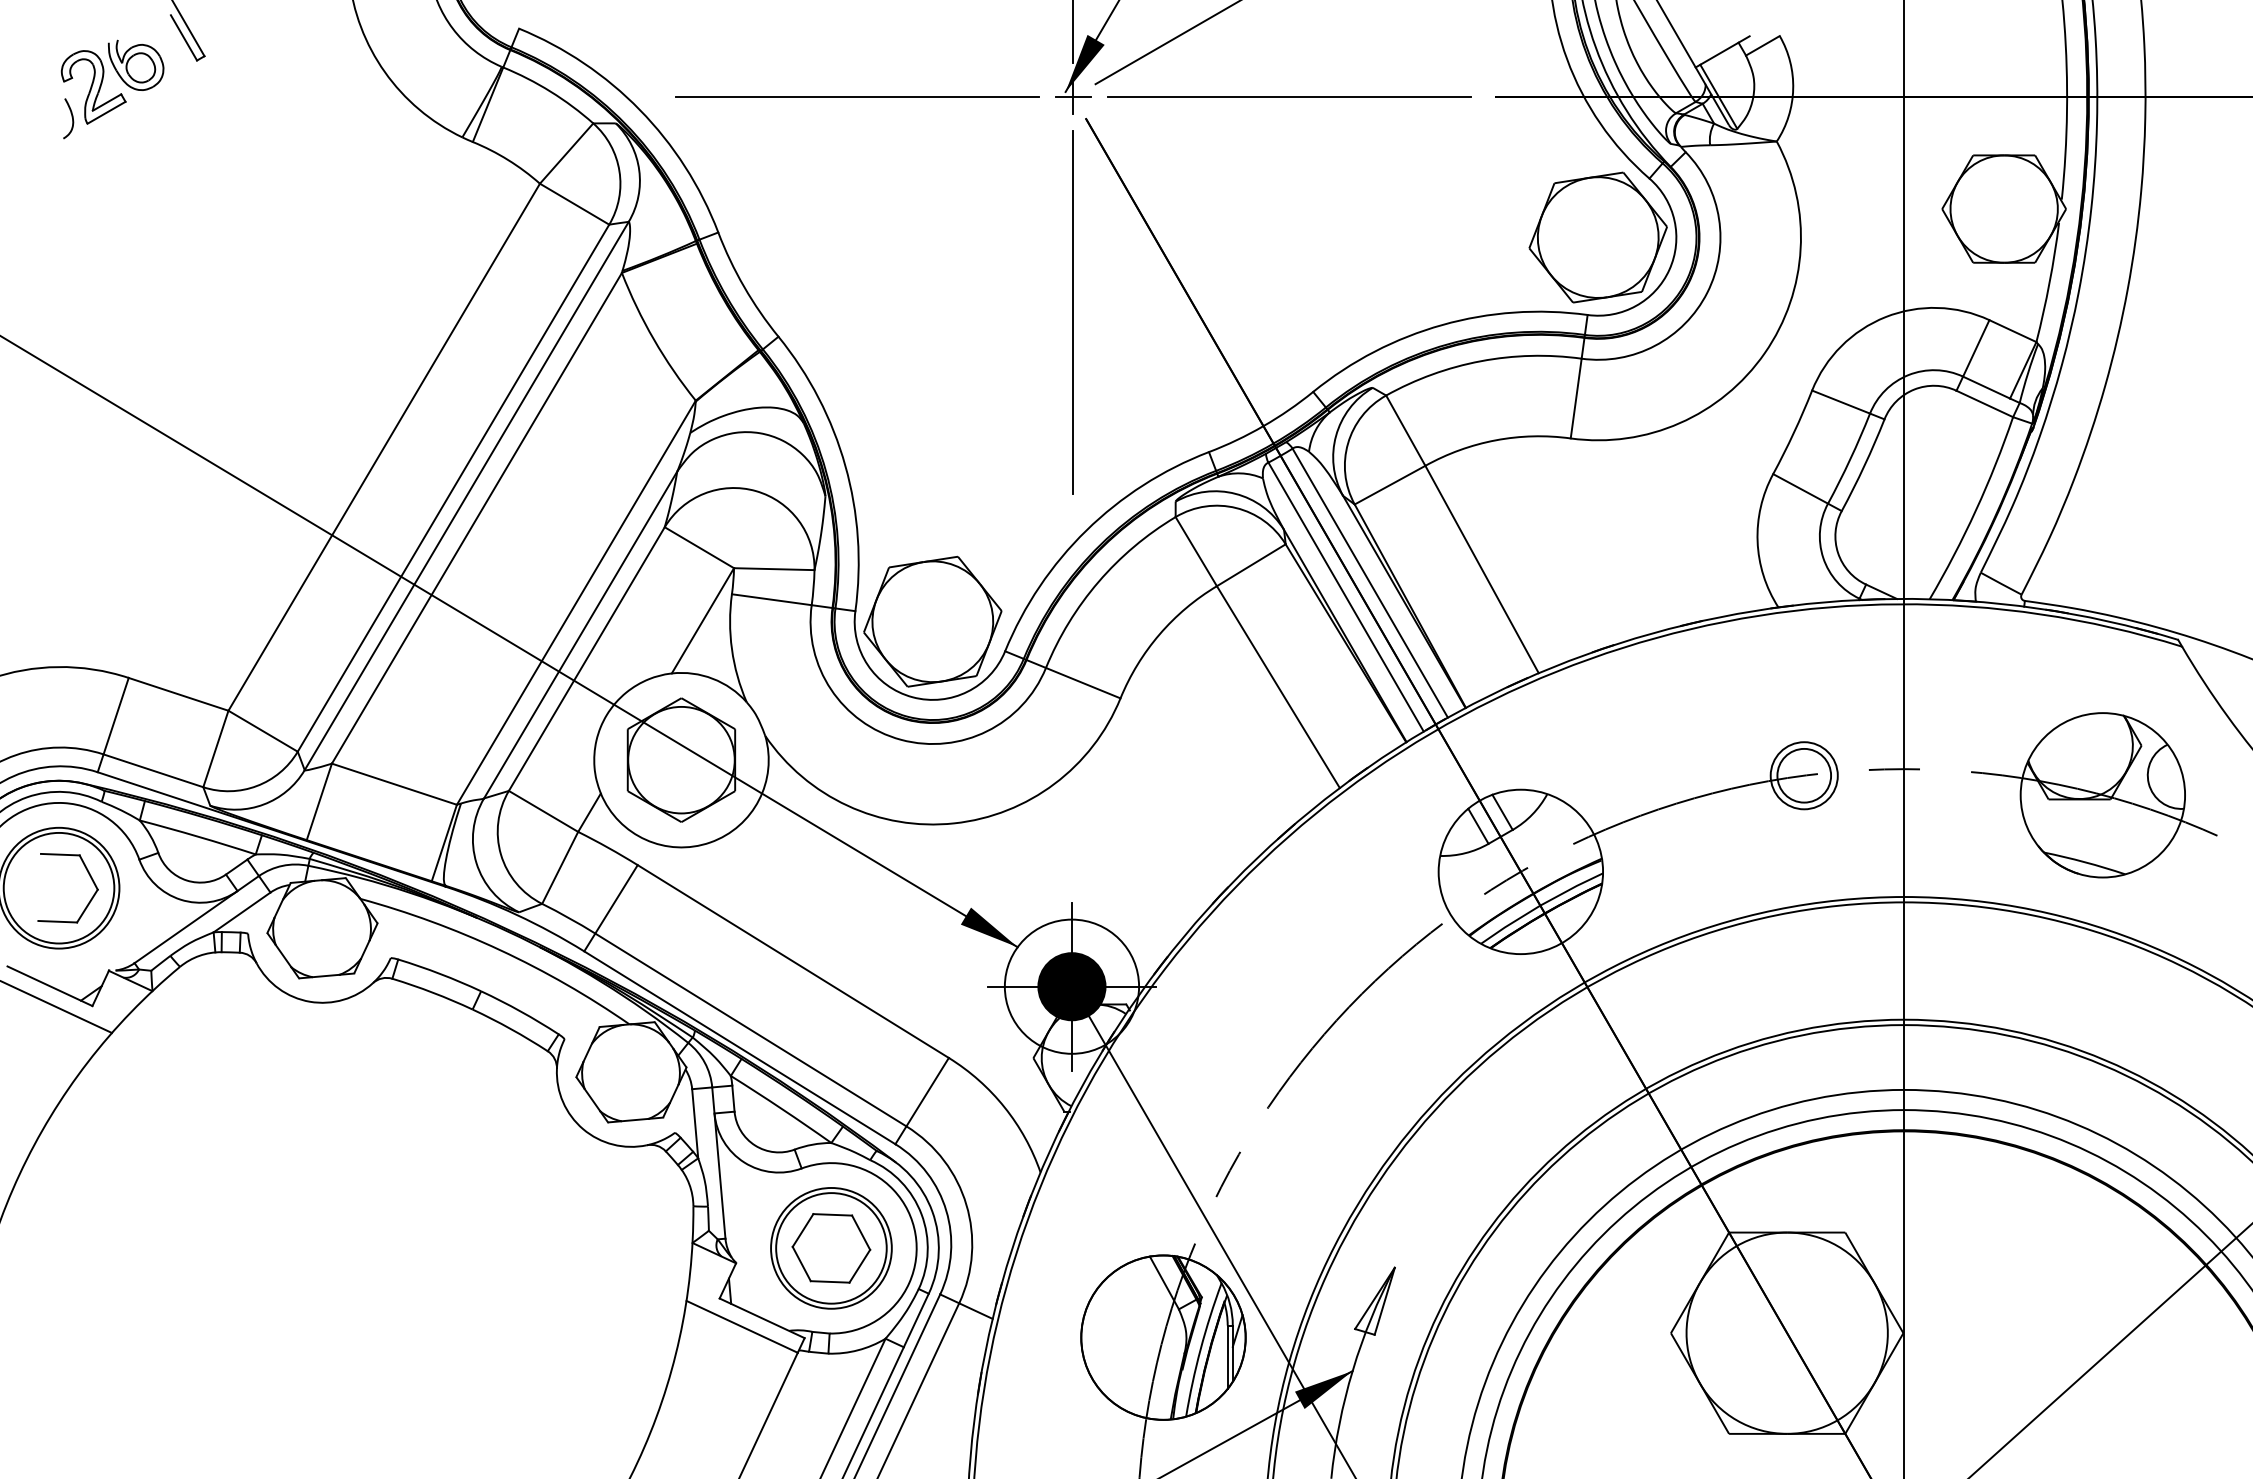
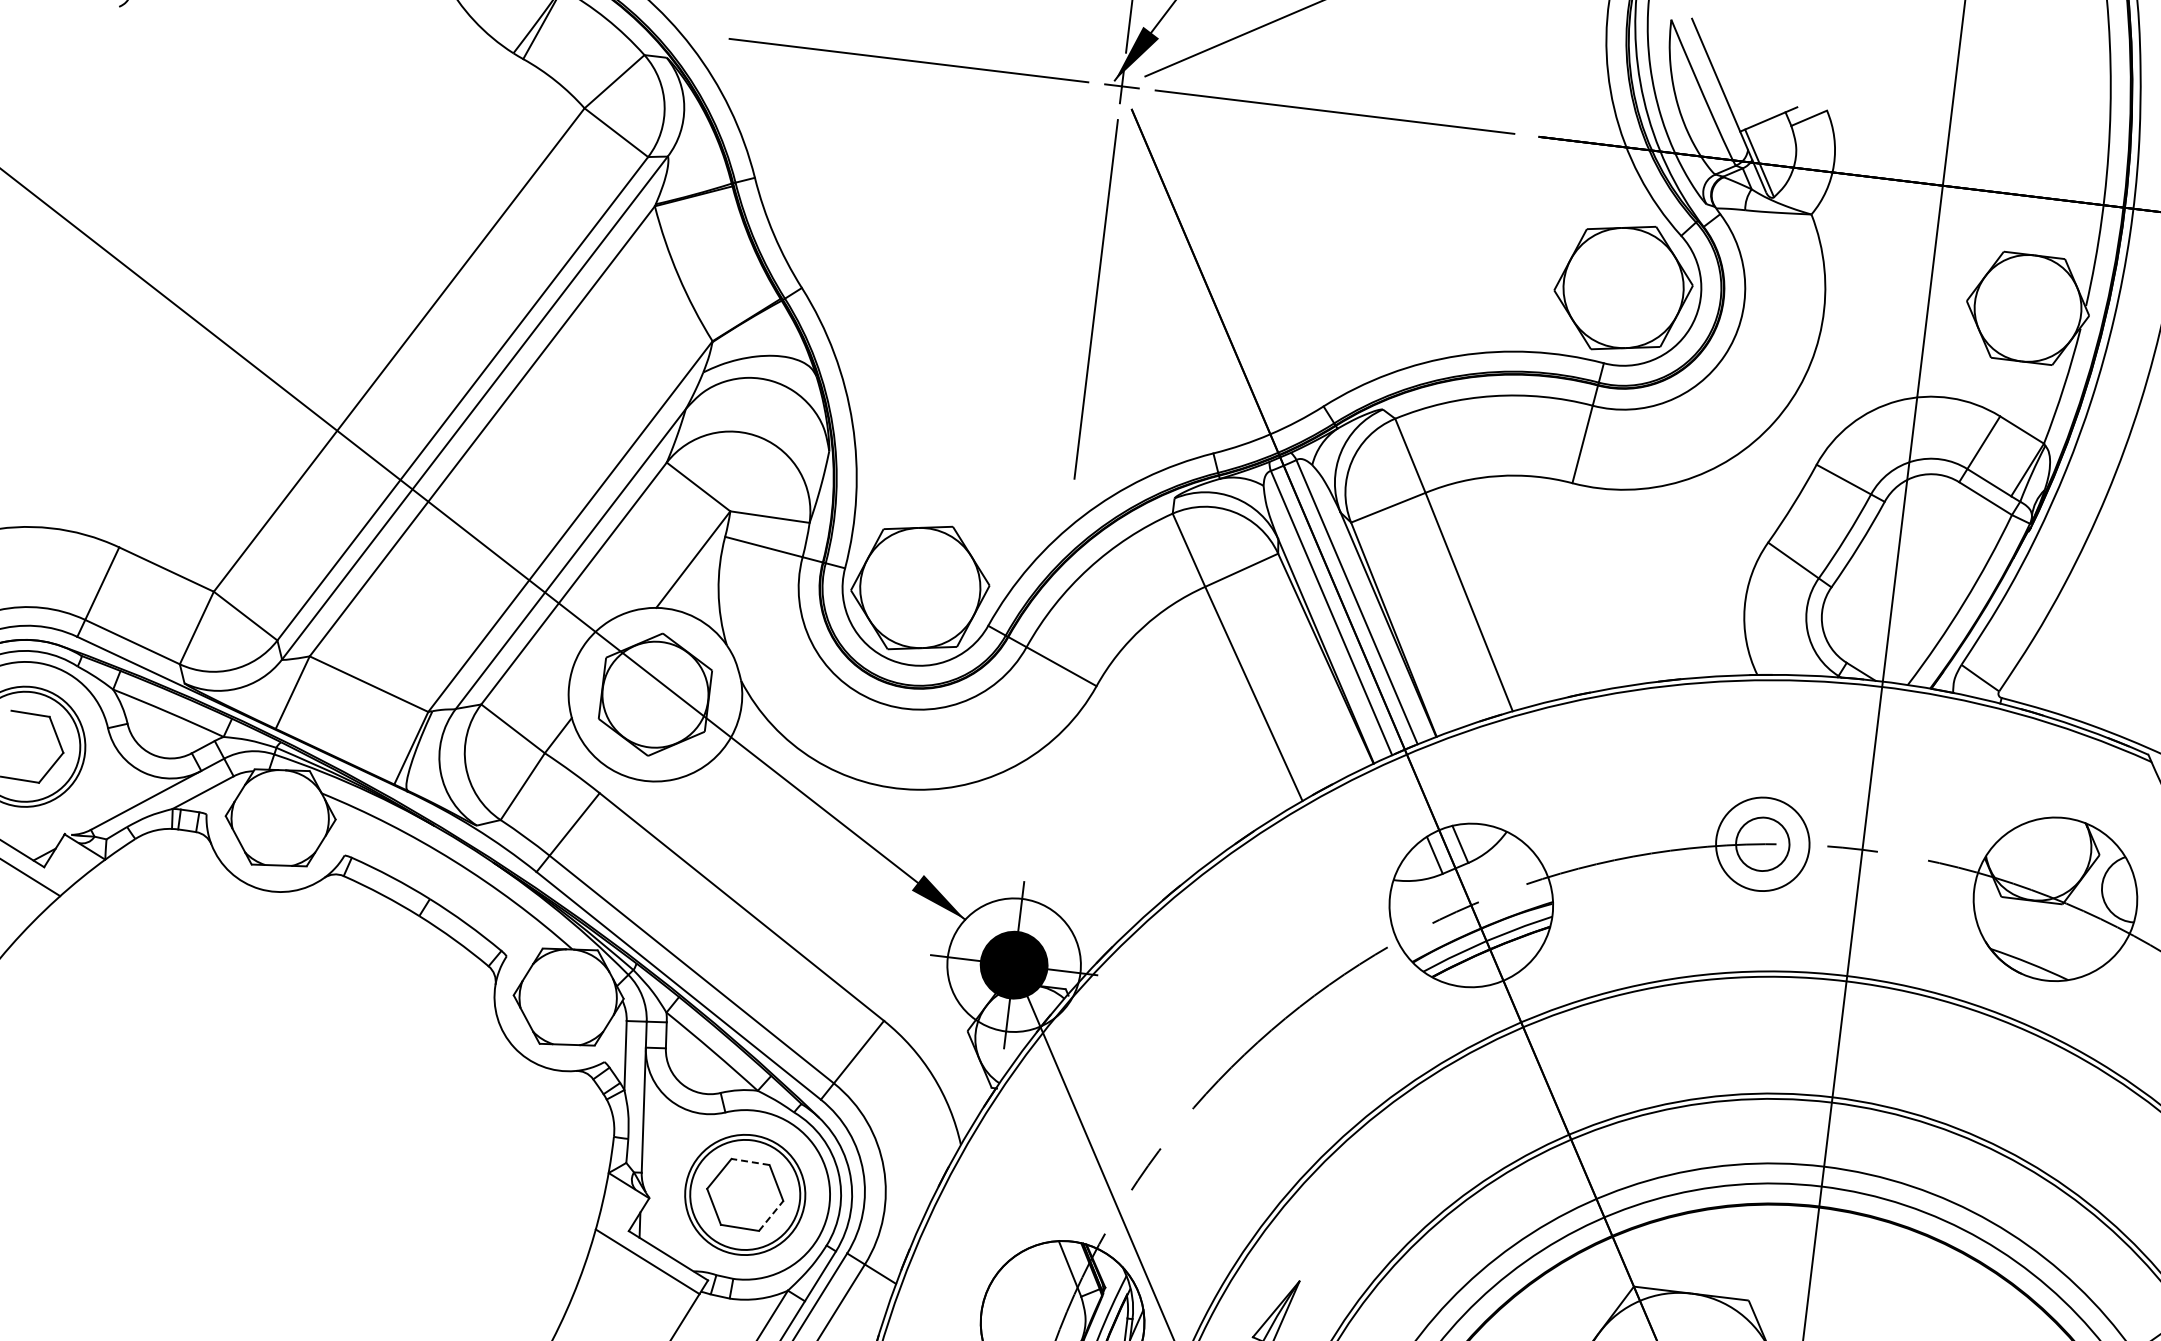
circle: (1803, 775) -> (1762, 843), size x1.4
line: (832, 1214) -> (750, 1161), solid -> dashed
line: (860, 1265) -> (771, 1215), solid -> dashed

